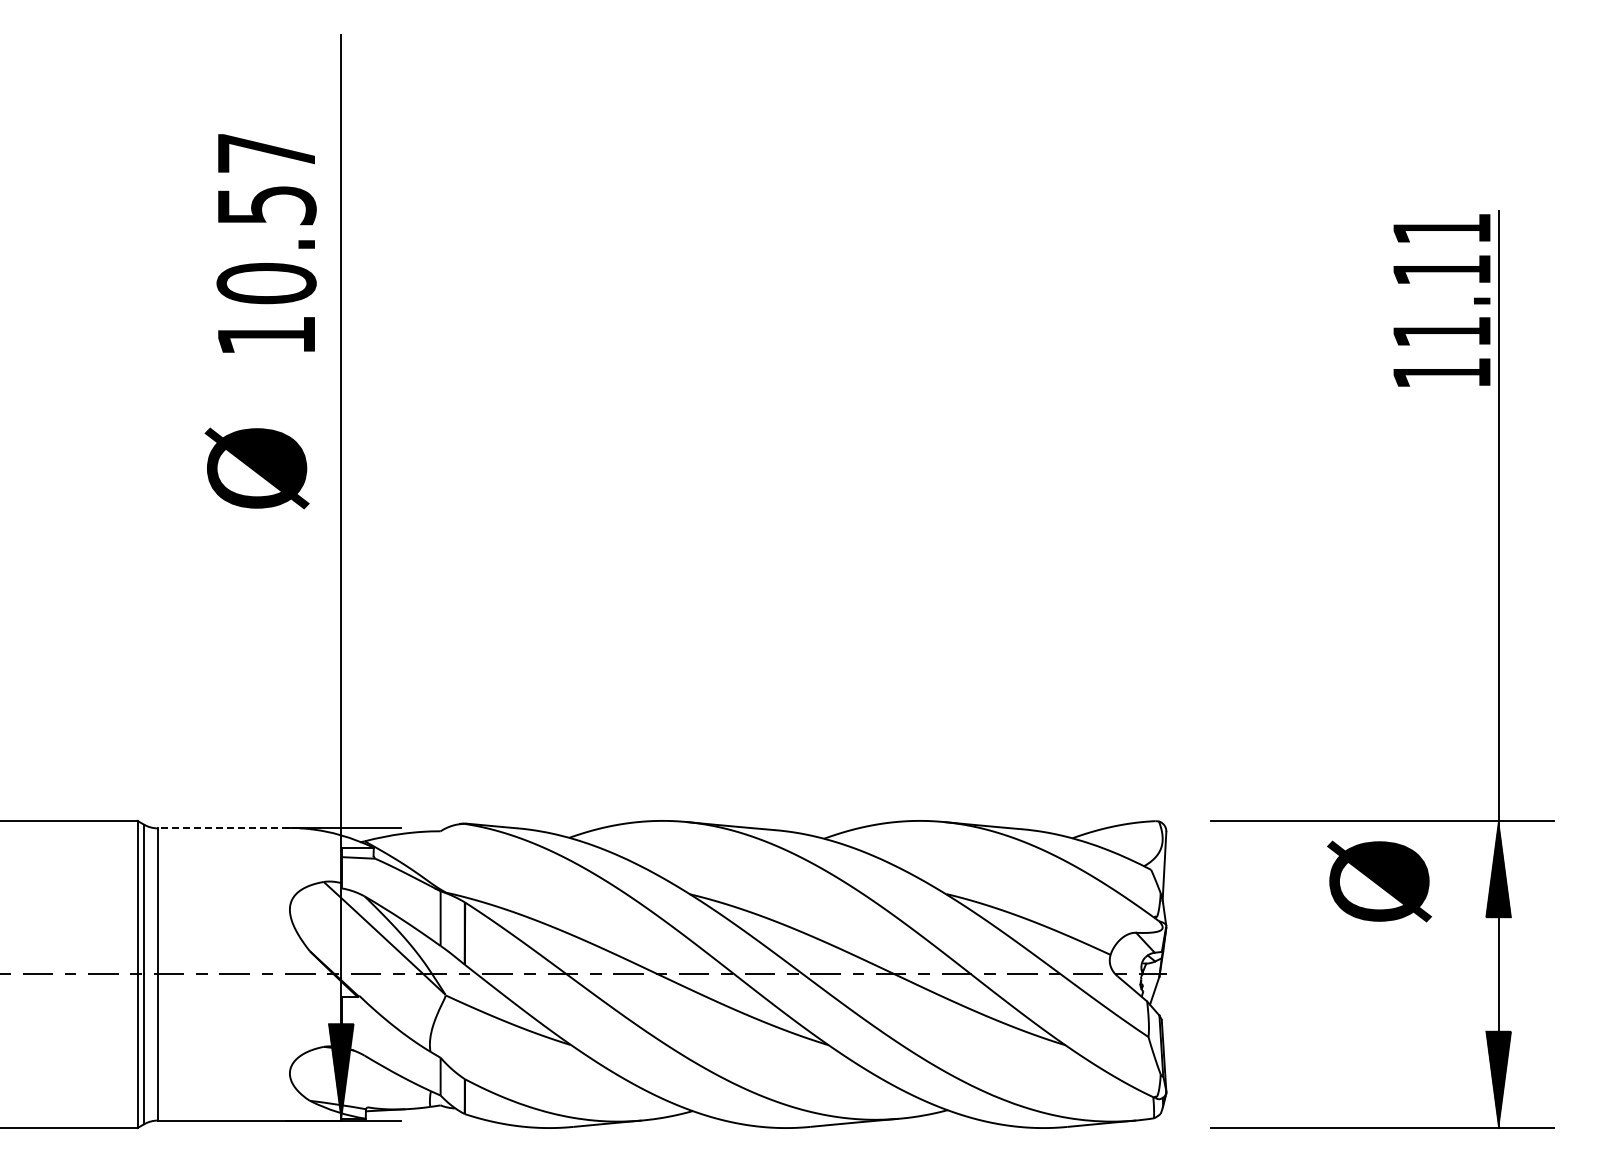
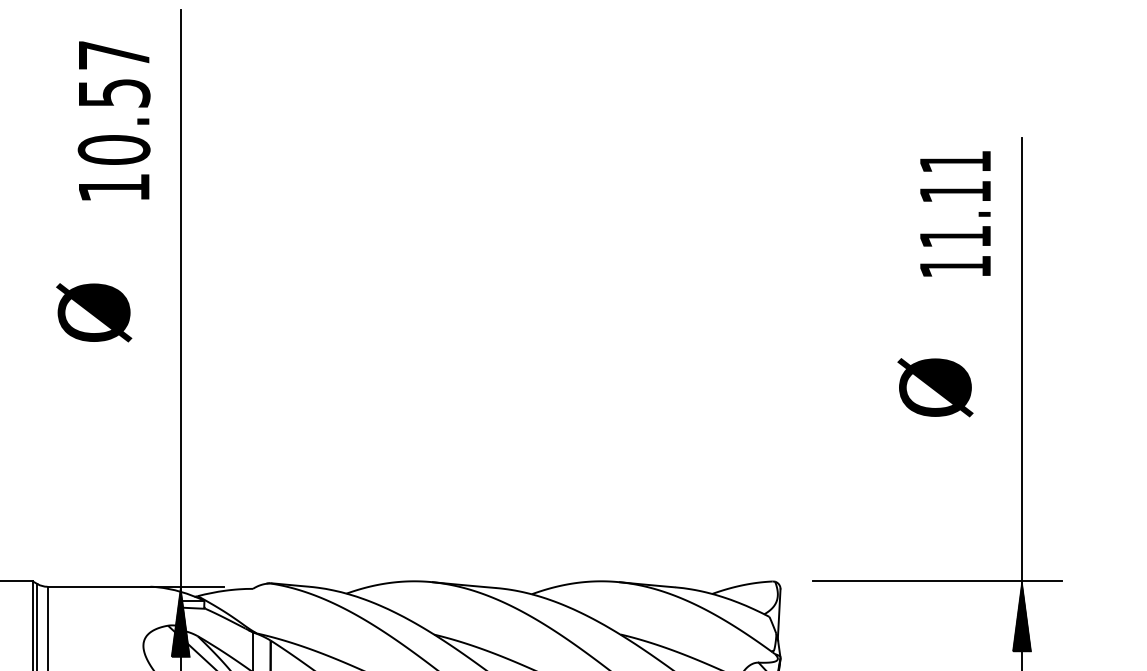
text: (266, 243) -> (114, 120), moved
text: (1441, 300) -> (955, 213), moved
text: (256, 468) -> (93, 312), moved
line: (228, 828) -> (98, 586), dashed -> solid
hatch: (340, 876) -> (180, 621), added
text: (1379, 881) -> (935, 387), moved

